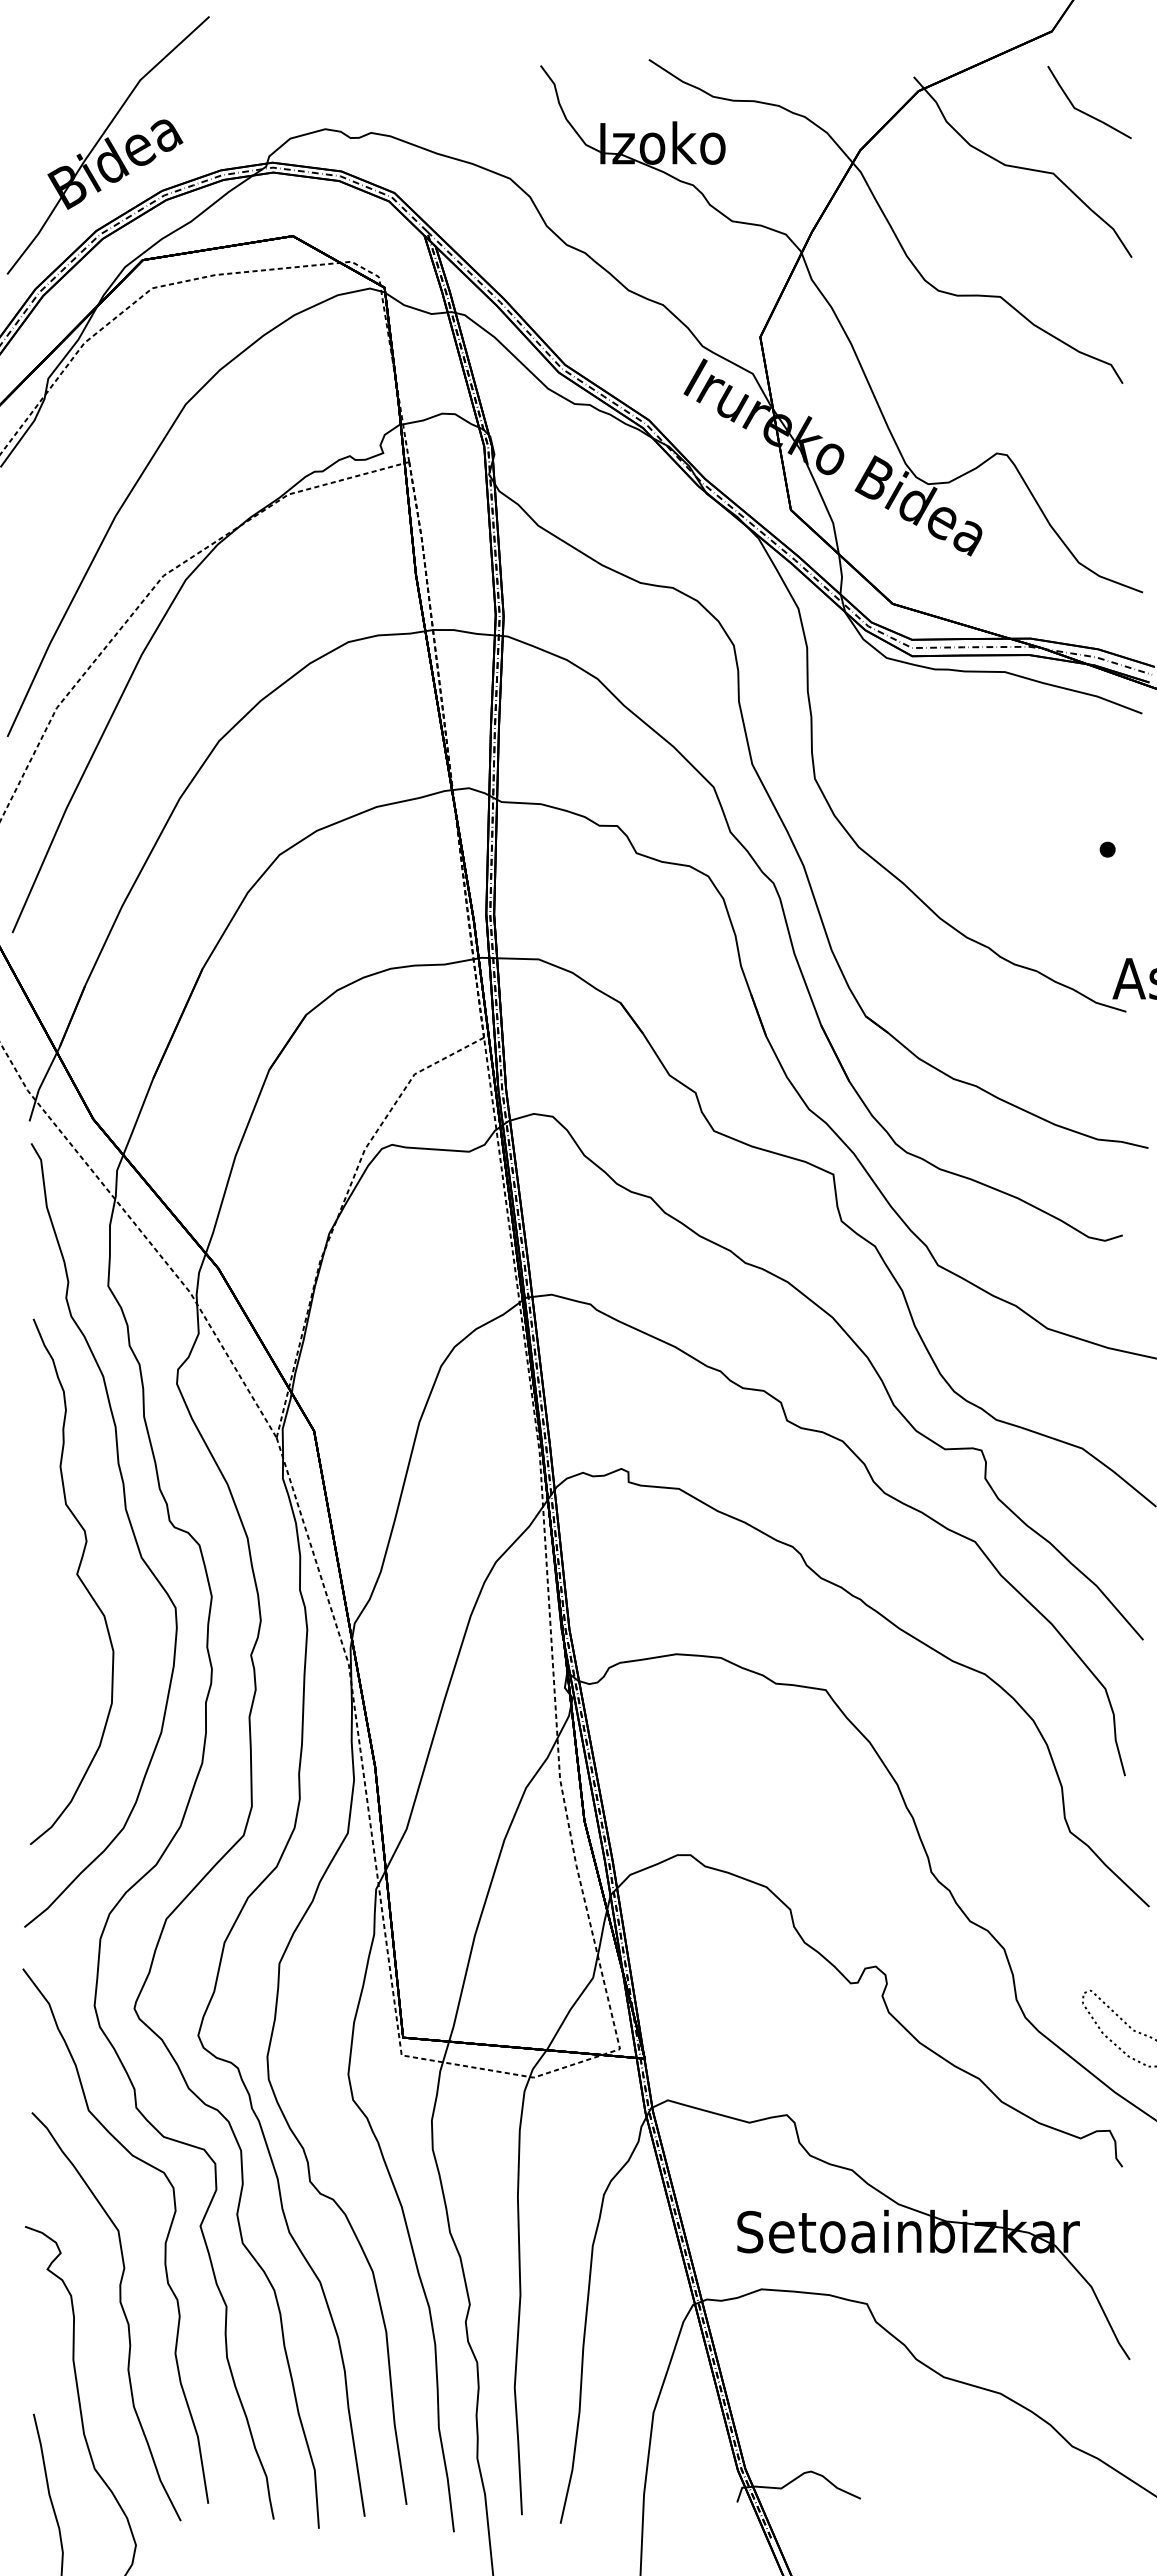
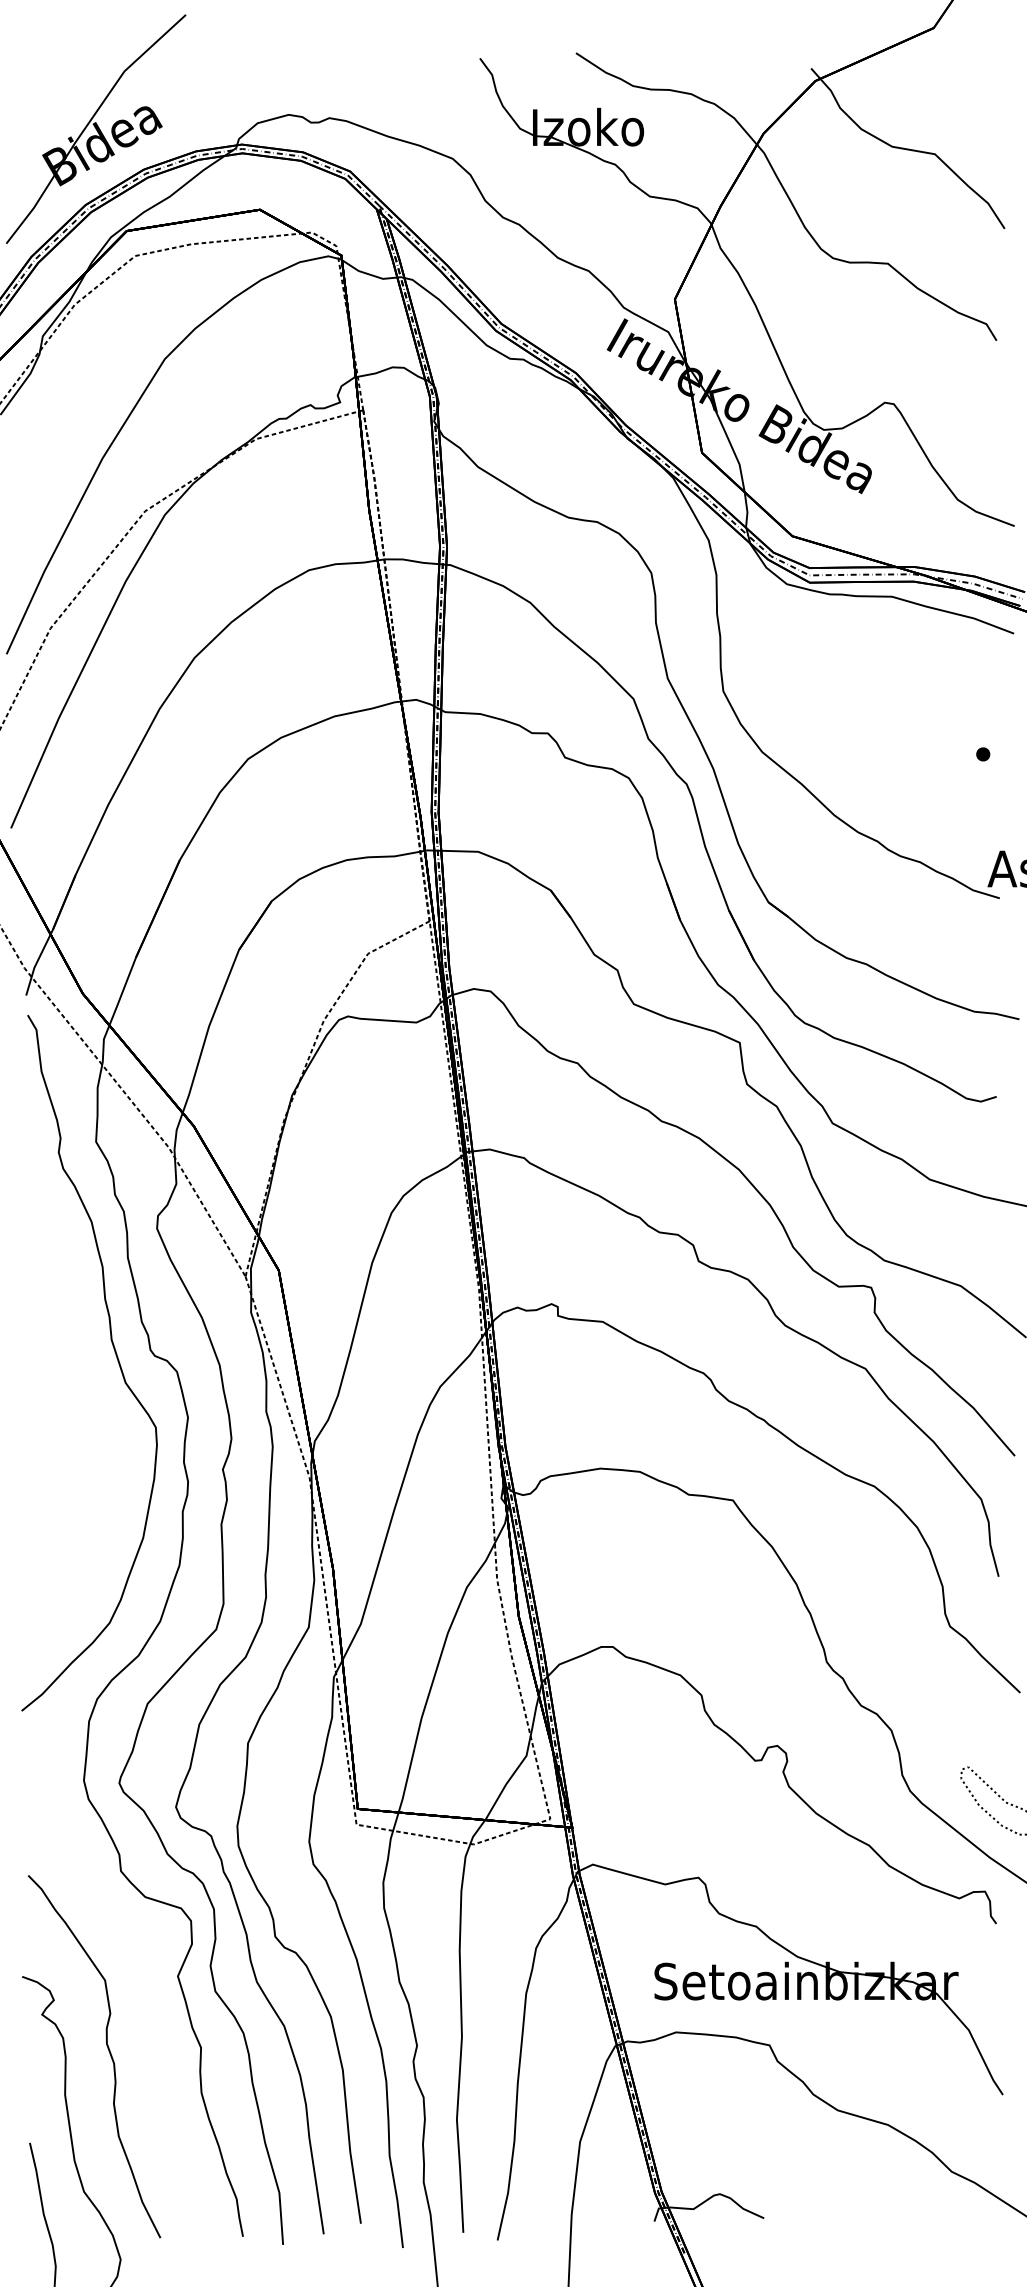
line: (1083, 111) -> (961, 99), removed
curve: (78, 1578) -> (69, 1401), removed
curve: (164, 2243) -> (145, 1991), removed

